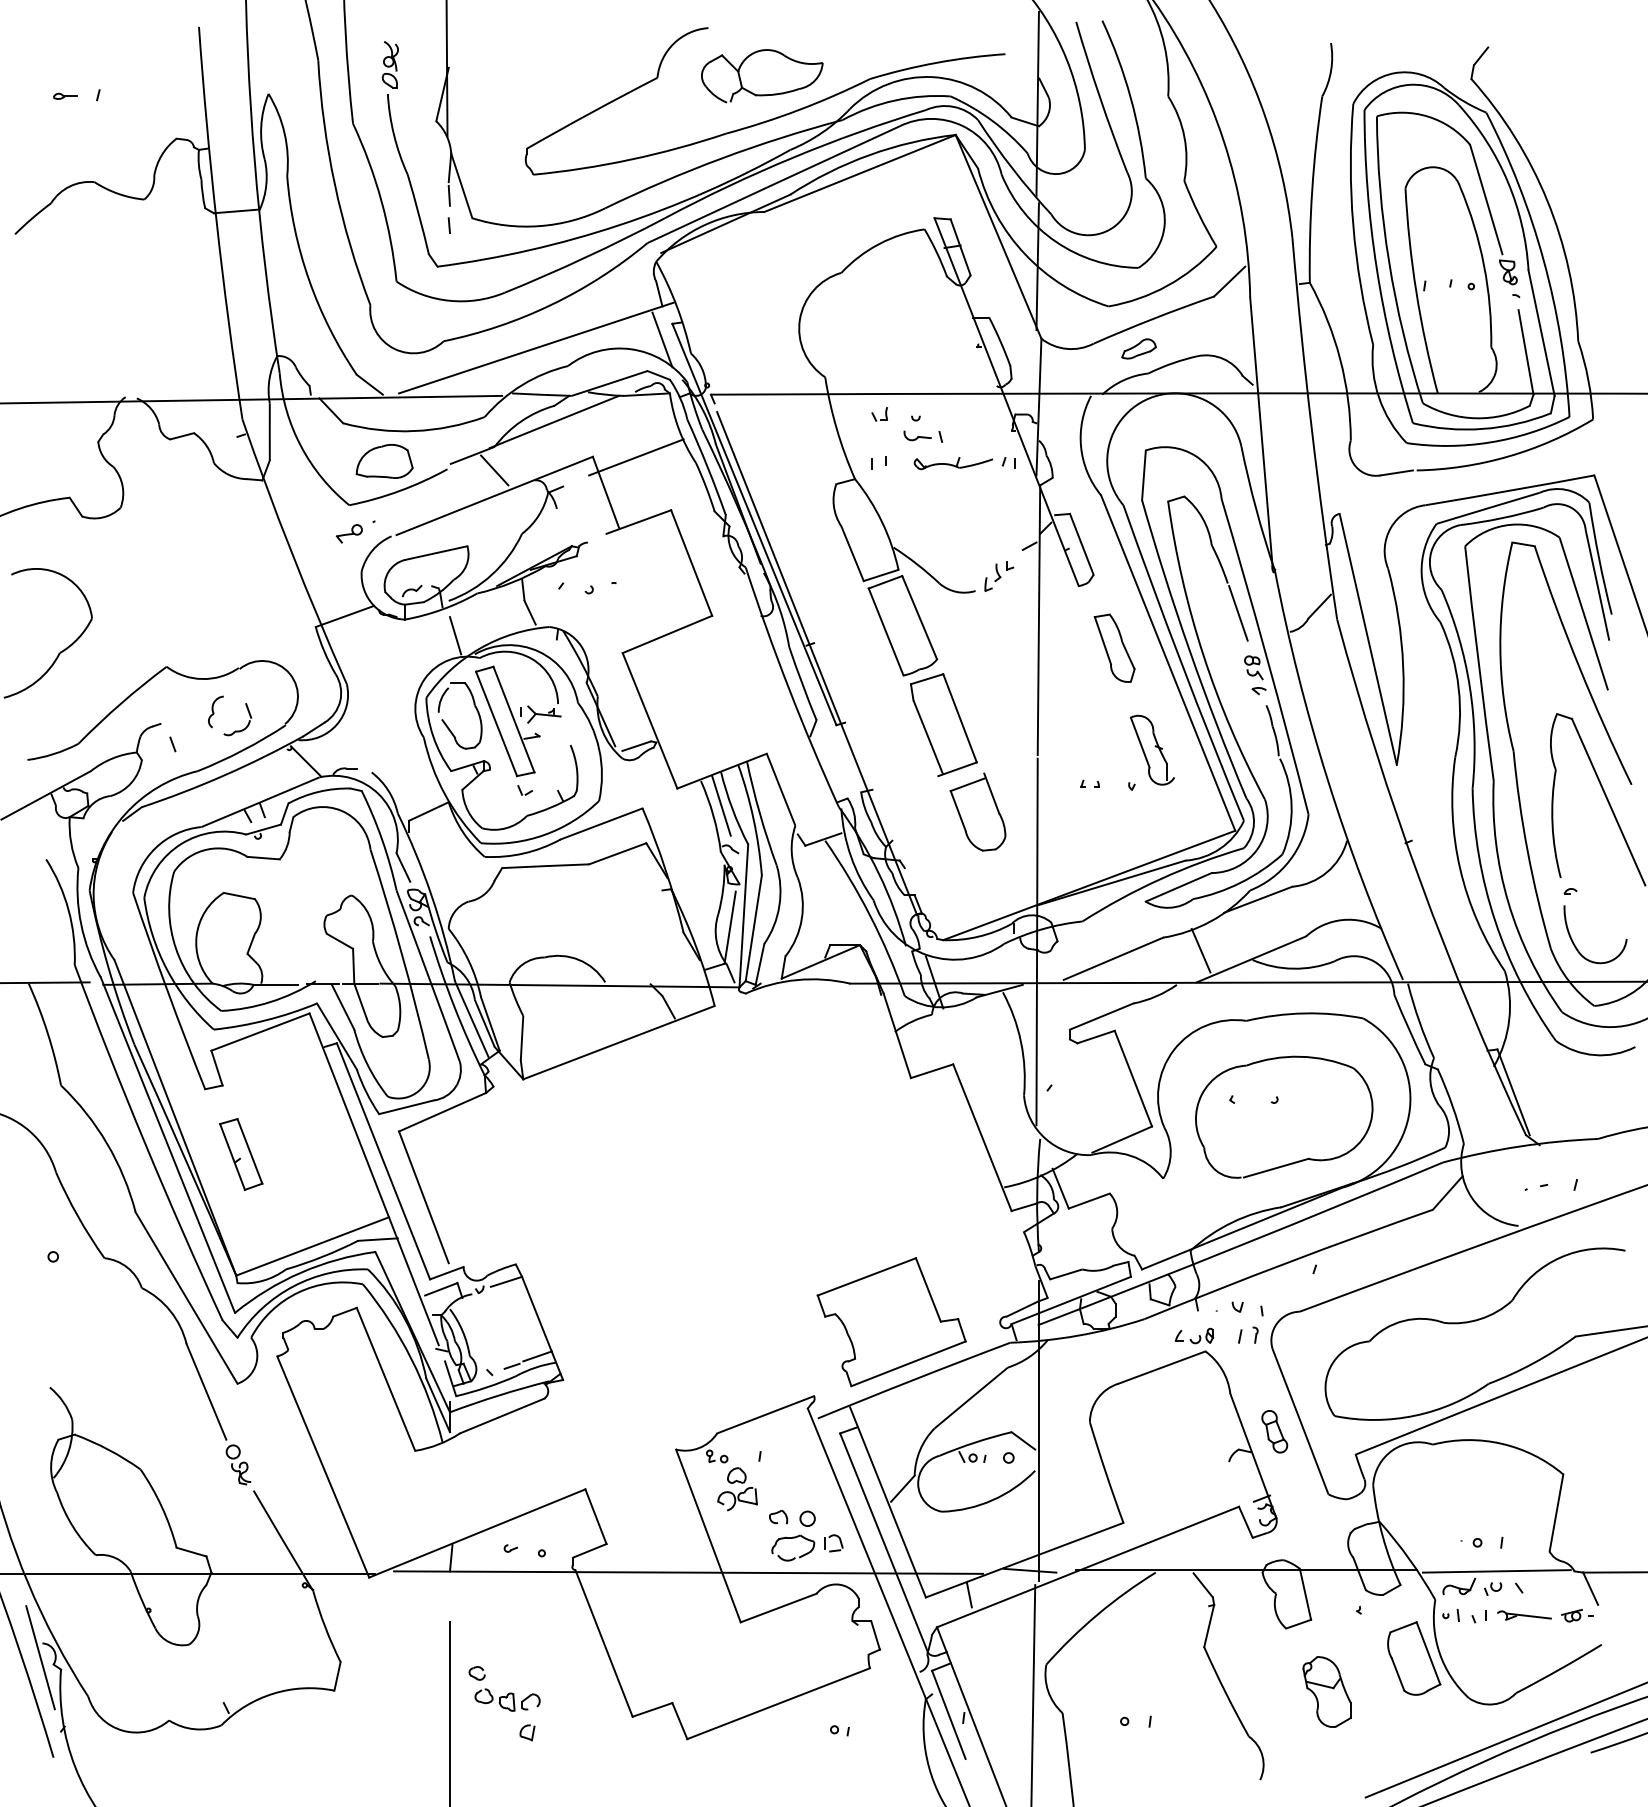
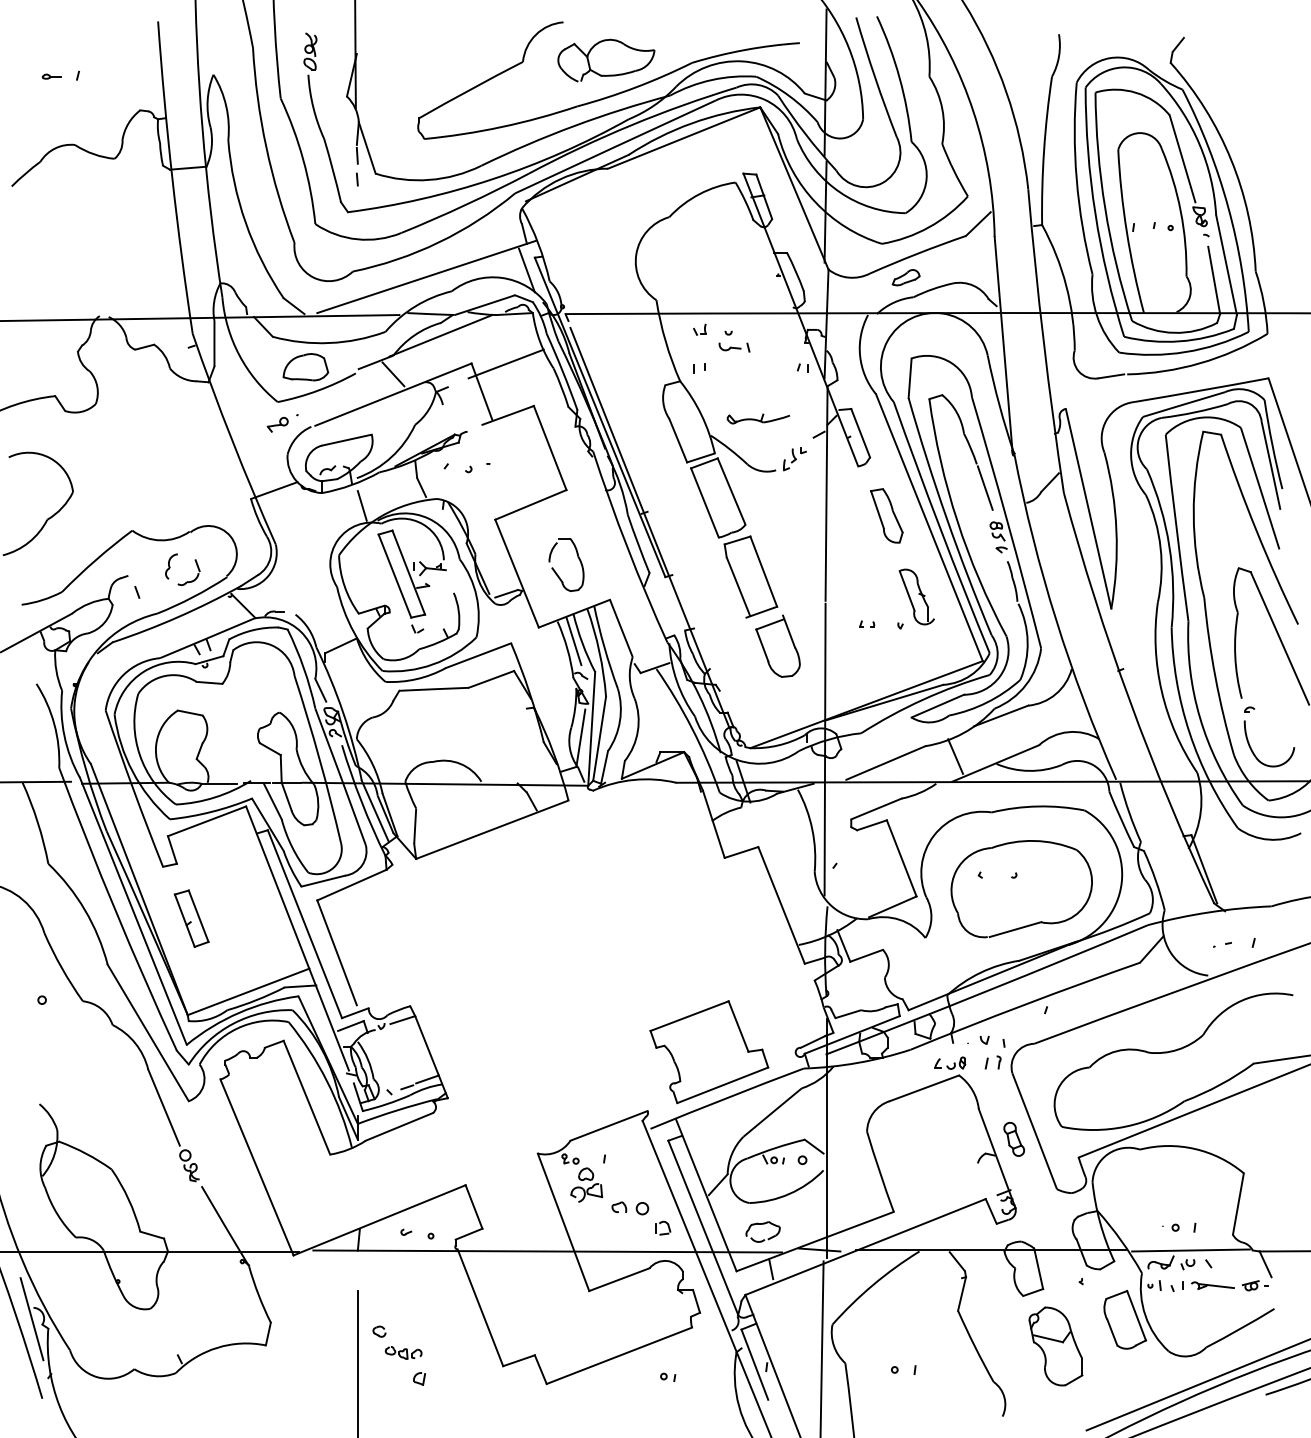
part: (952, 463) -> (757, 418), moved
part: (446, 723) -> (555, 570), moved
part: (793, 1538) -> (763, 1224), moved
part: (1326, 1691) -> (1055, 1346), size x1.4
part: (507, 1699) -> (403, 1352), size x0.7

